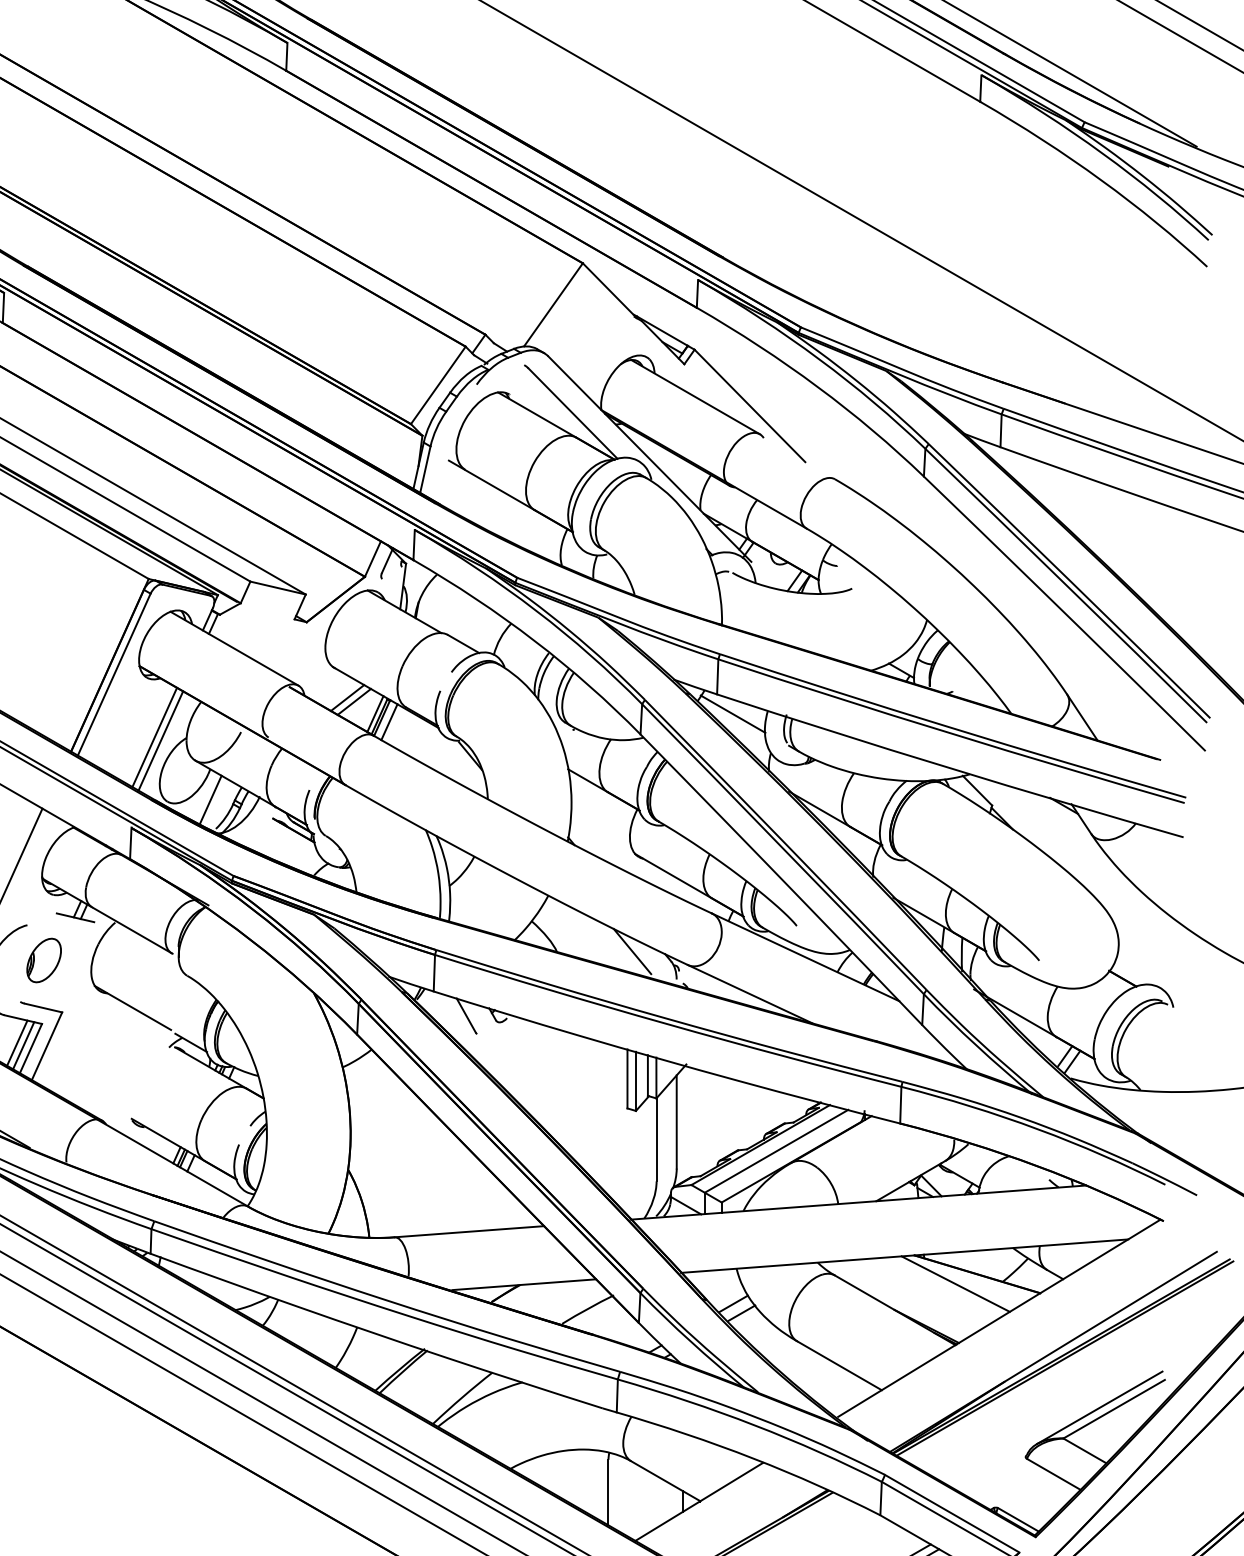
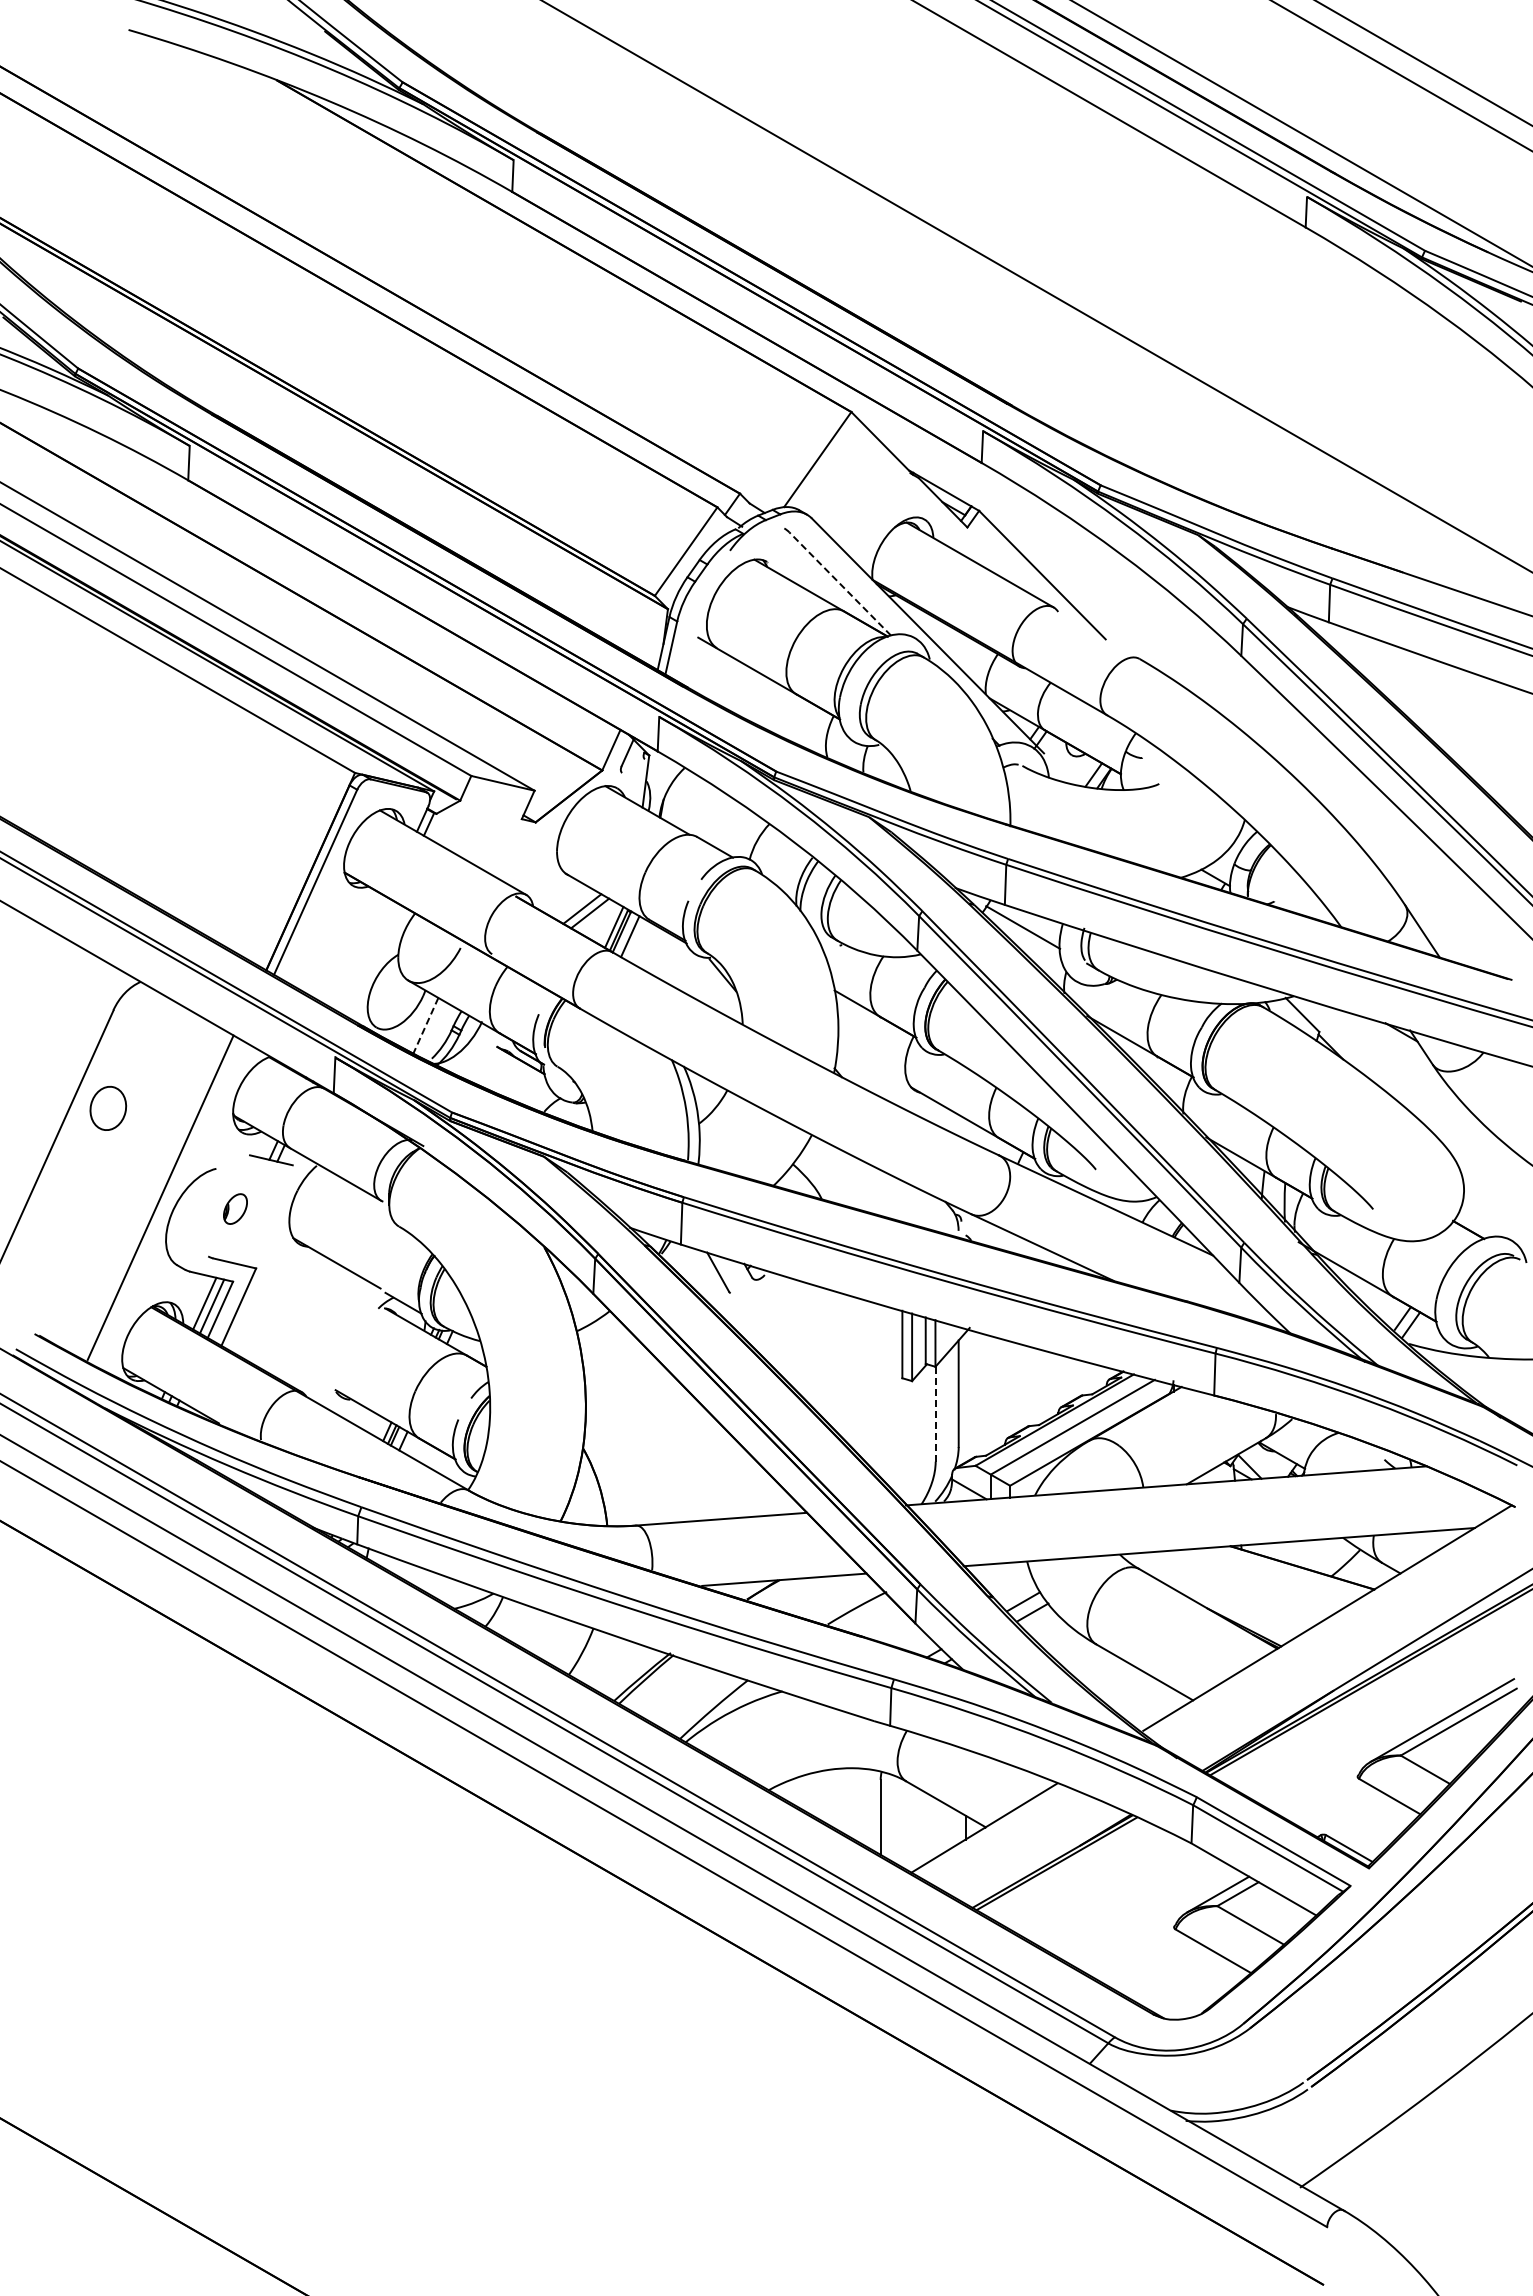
line: (573, 413) -> (840, 583), solid -> dashed
line: (154, 736) -> (361, 953), removed
line: (160, 740) -> (368, 957), removed
line: (210, 800) -> (425, 1026), solid -> dashed
line: (631, 951) -> (907, 1198), removed
part: (44, 959) -> (235, 1208), size x0.6
line: (656, 1140) -> (935, 1414), solid -> dashed
line: (955, 1283) -> (1277, 1578), removed

